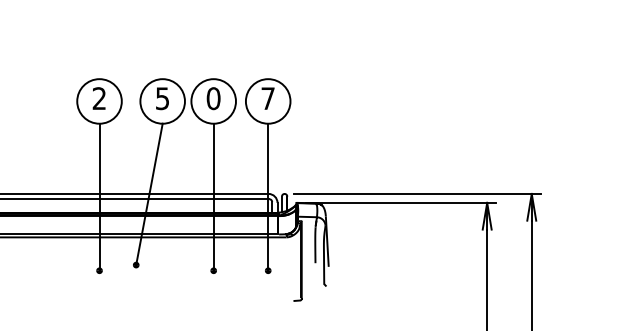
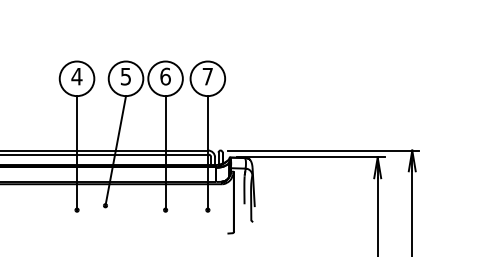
text: (98, 98) -> (76, 76), 2 -> 4
text: (213, 98) -> (165, 76), 0 -> 6

